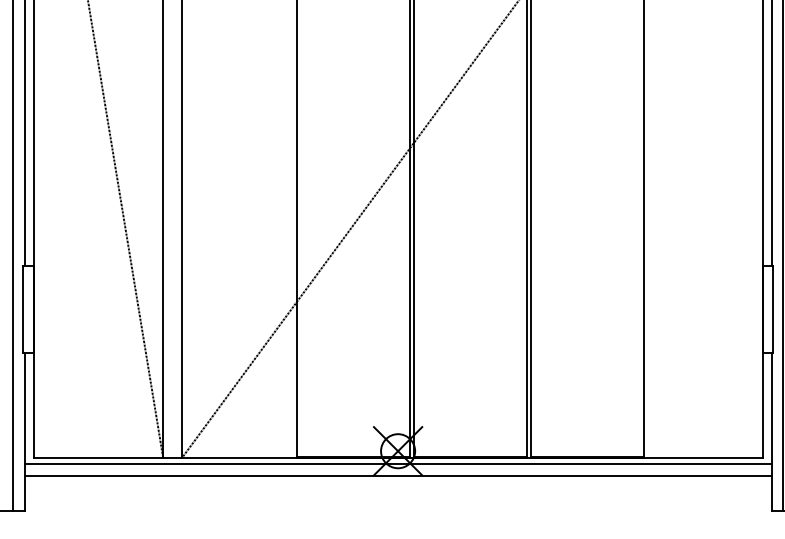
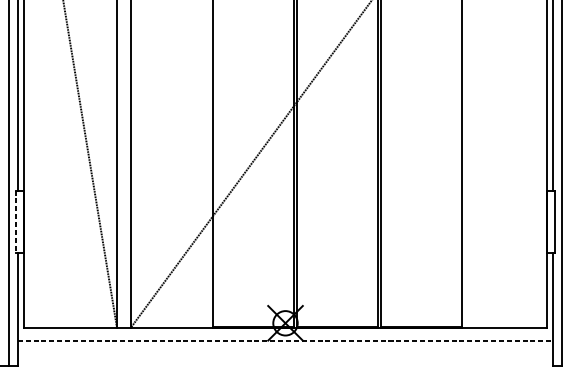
line: (22, 309) -> (16, 221), solid -> dashed
line: (397, 463) -> (285, 332), removed
line: (398, 476) -> (285, 341), solid -> dashed

